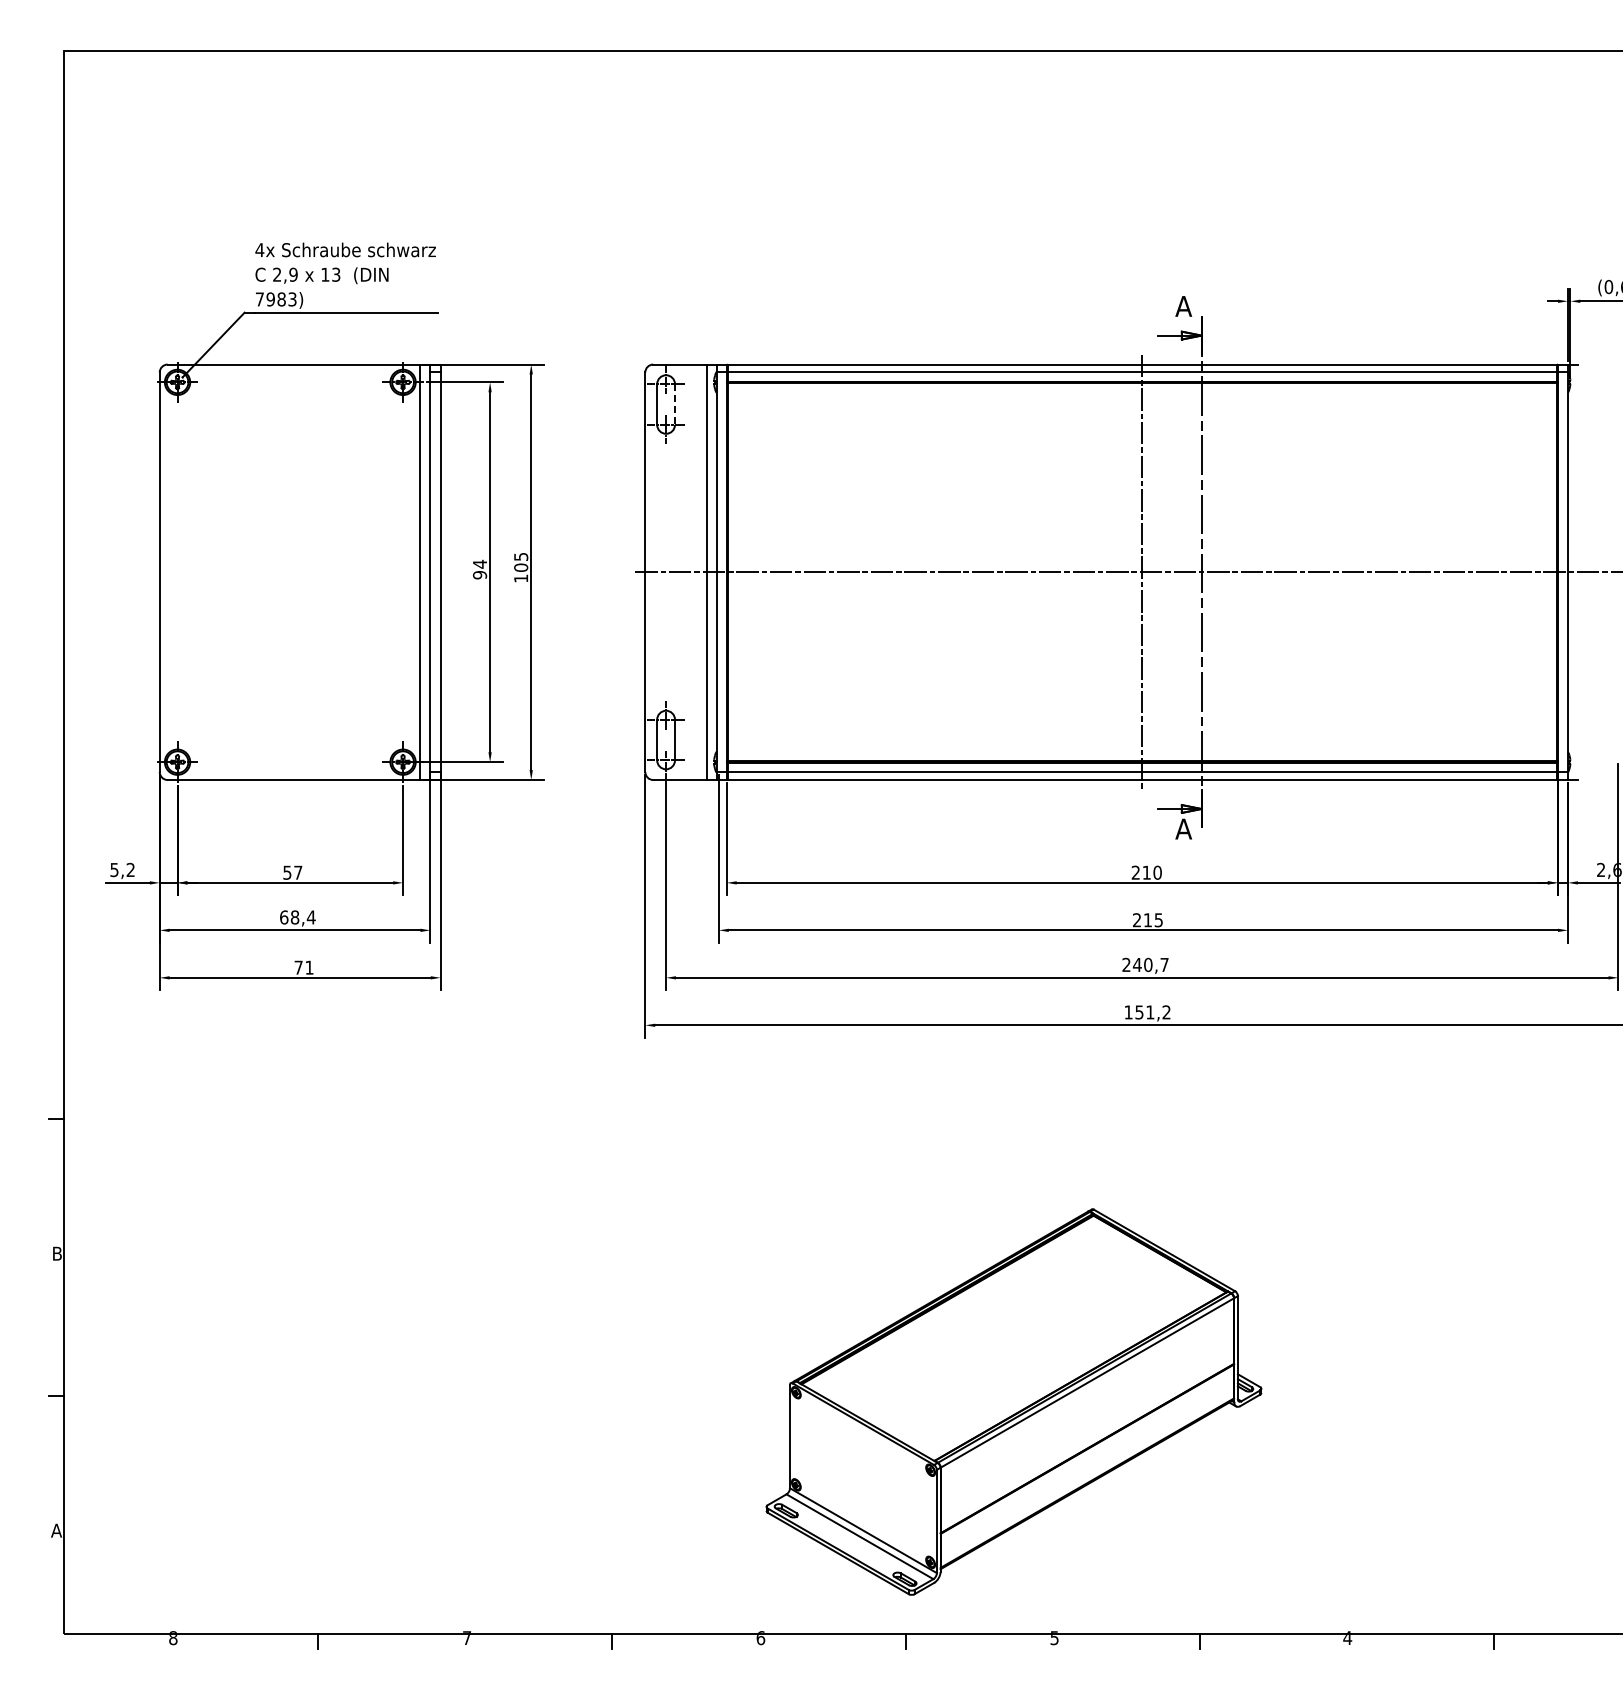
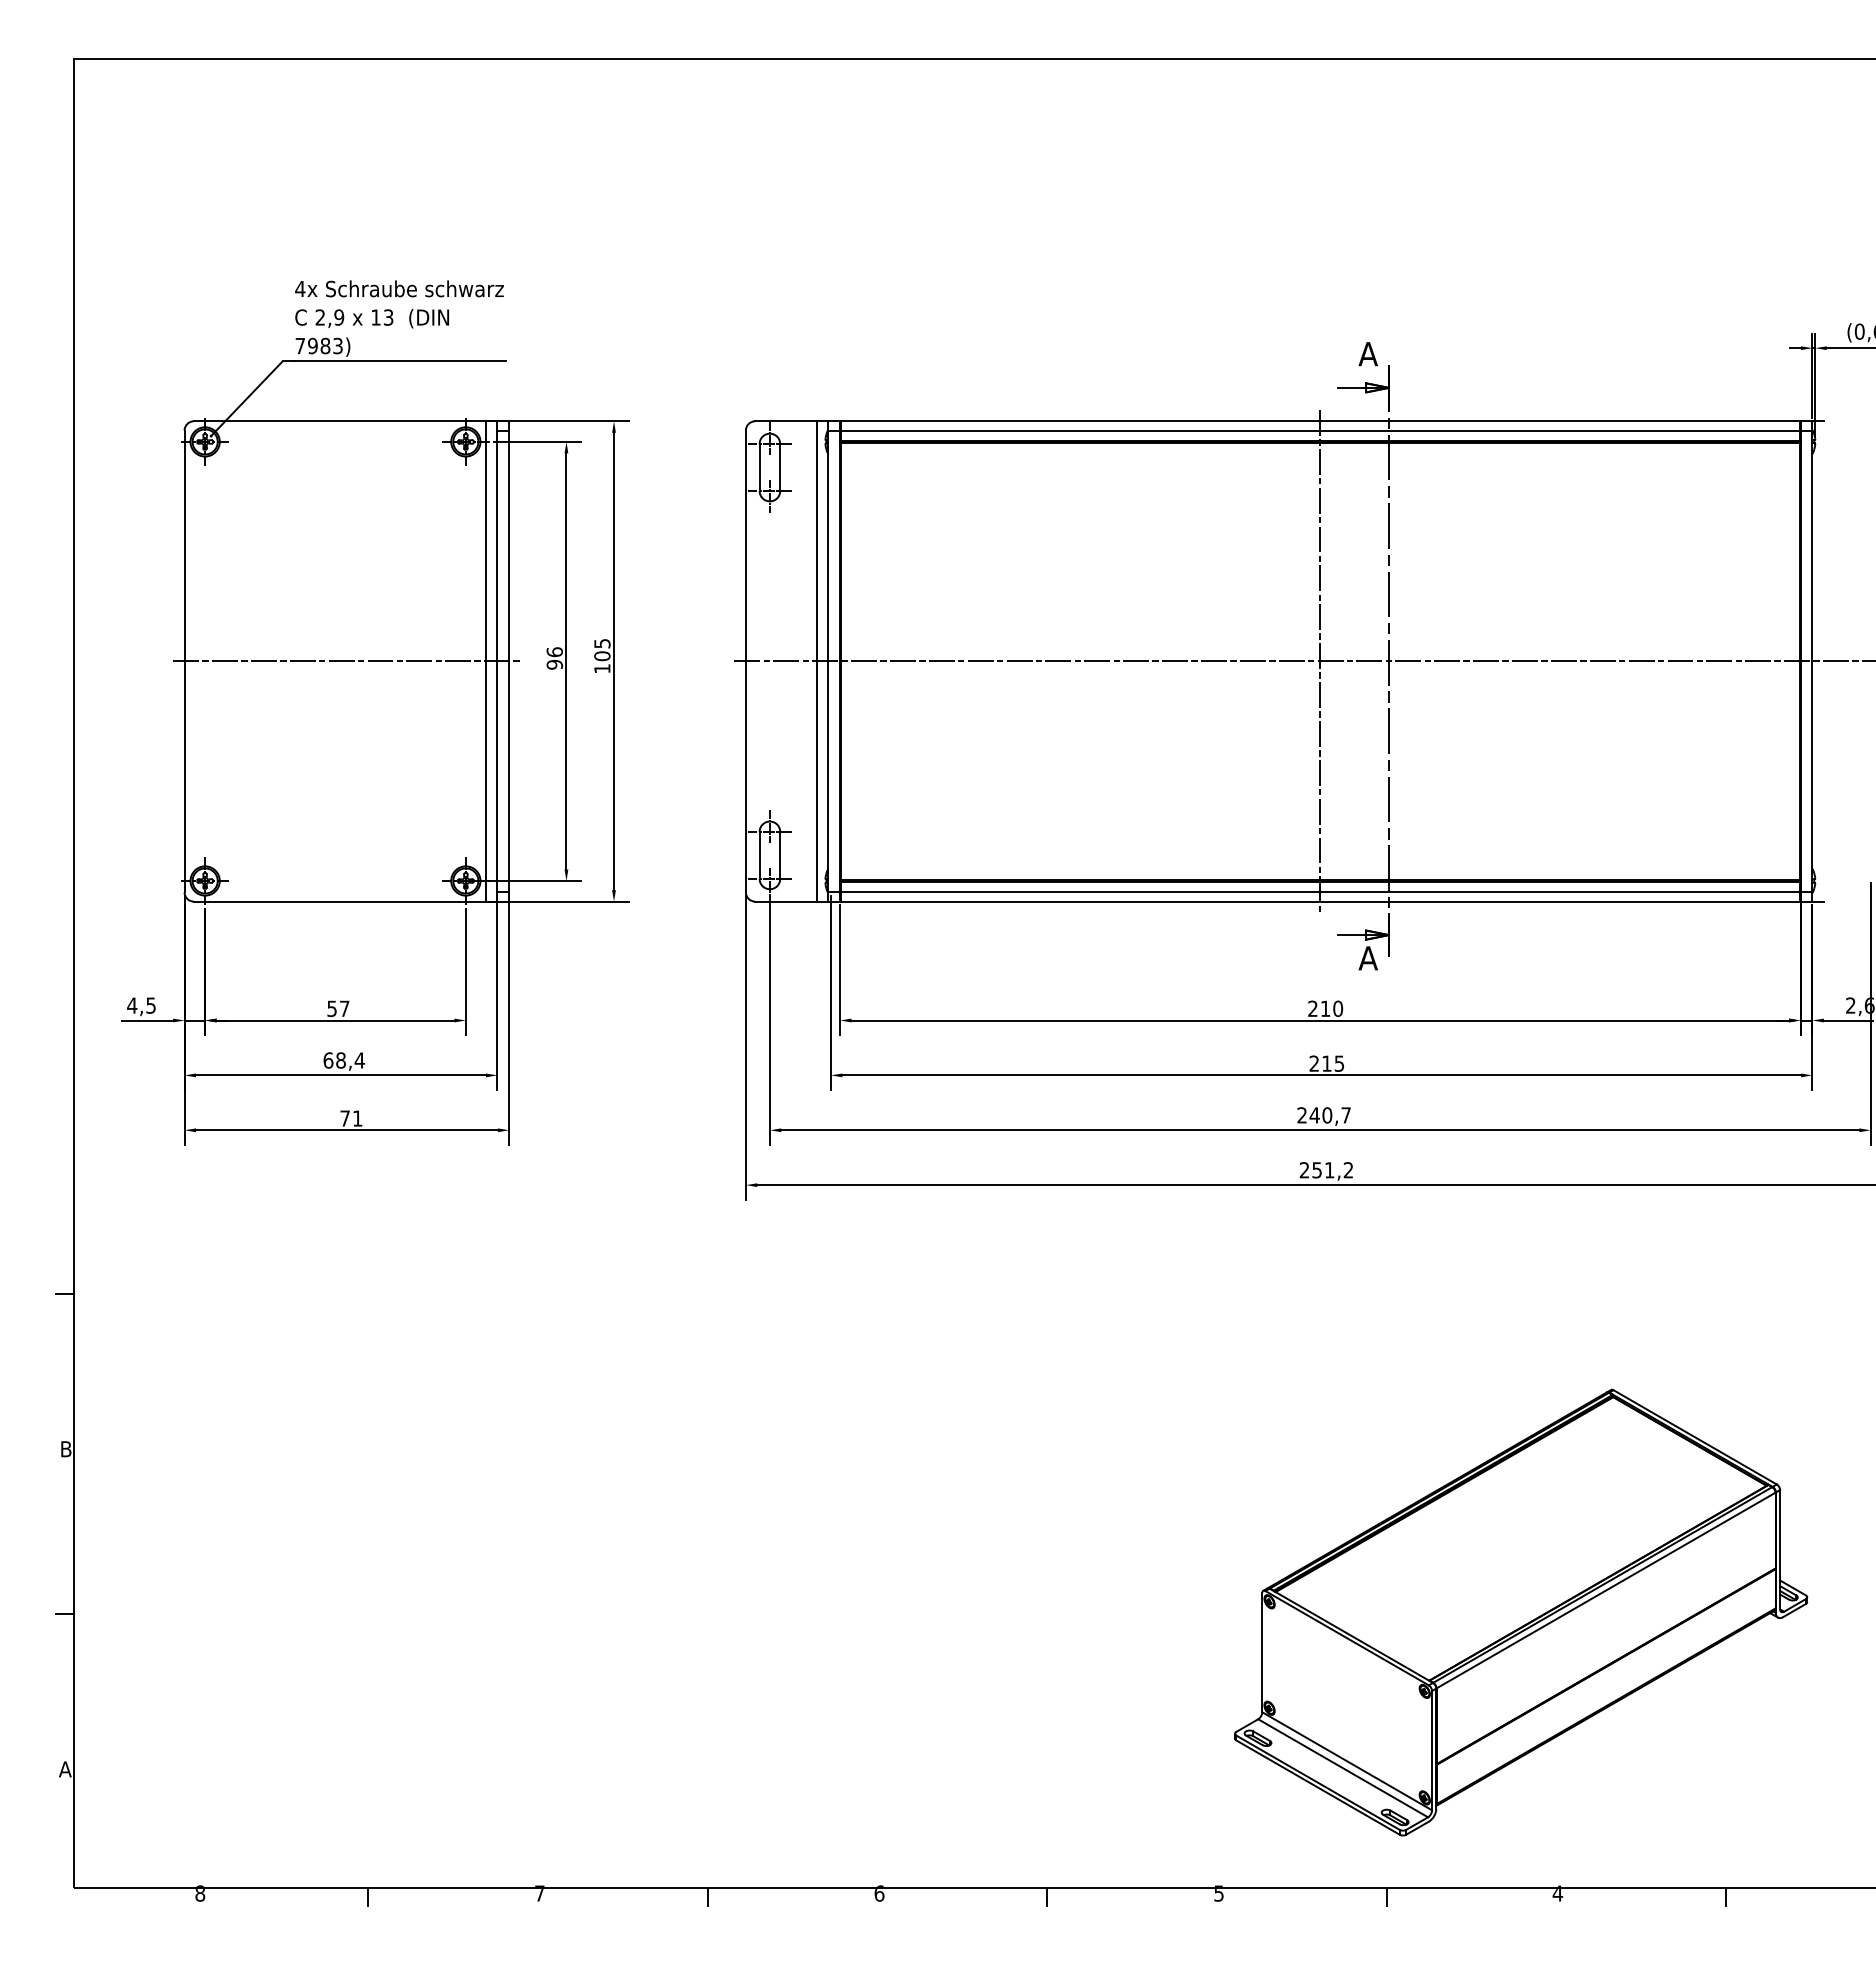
line: (675, 405) -> (780, 468), dashed -> solid
text: (479, 563) -> (554, 651), 94 -> 96
line: (299, 572) -> (346, 661), added
text: (122, 869) -> (141, 1005), 5,2 -> 4,5
text: (1128, 1012) -> (1304, 1170), 151,2 -> 251,2
part: (1013, 1401) -> (1520, 1611), moved

